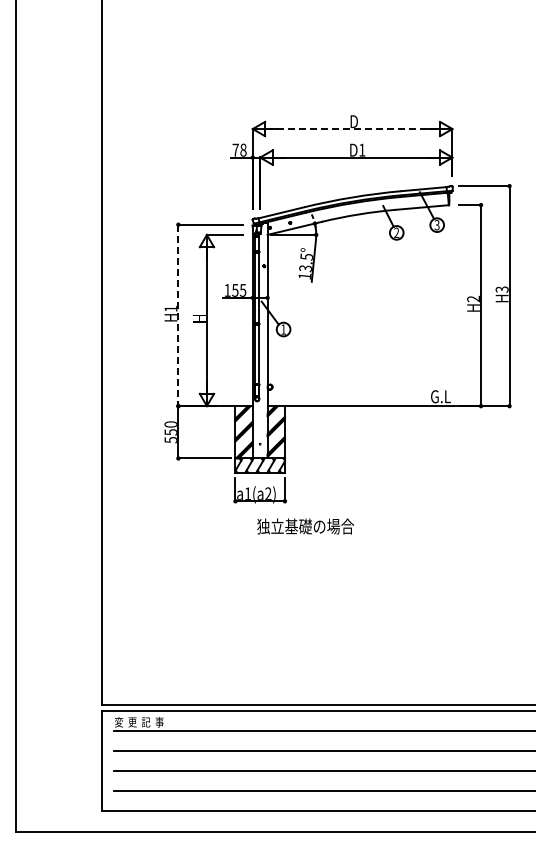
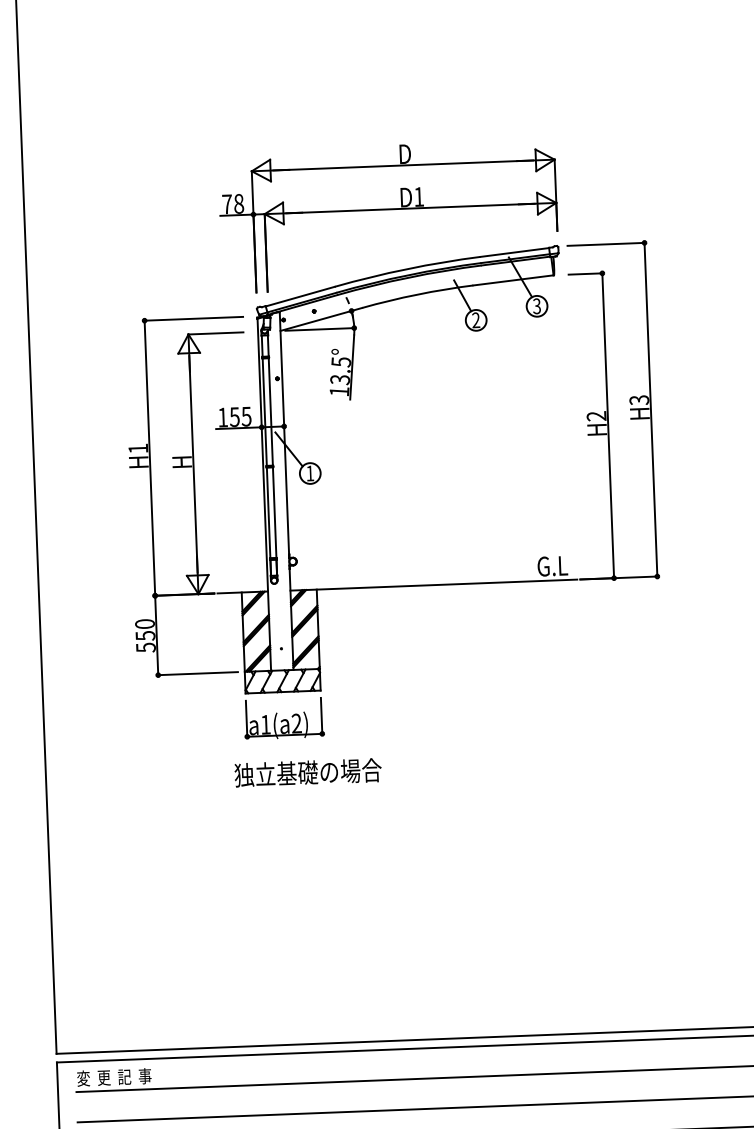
line: (352, 129) -> (403, 166), dashed -> solid
line: (178, 315) -> (150, 458), dashed -> solid
text: (305, 526) -> (307, 772), moved

